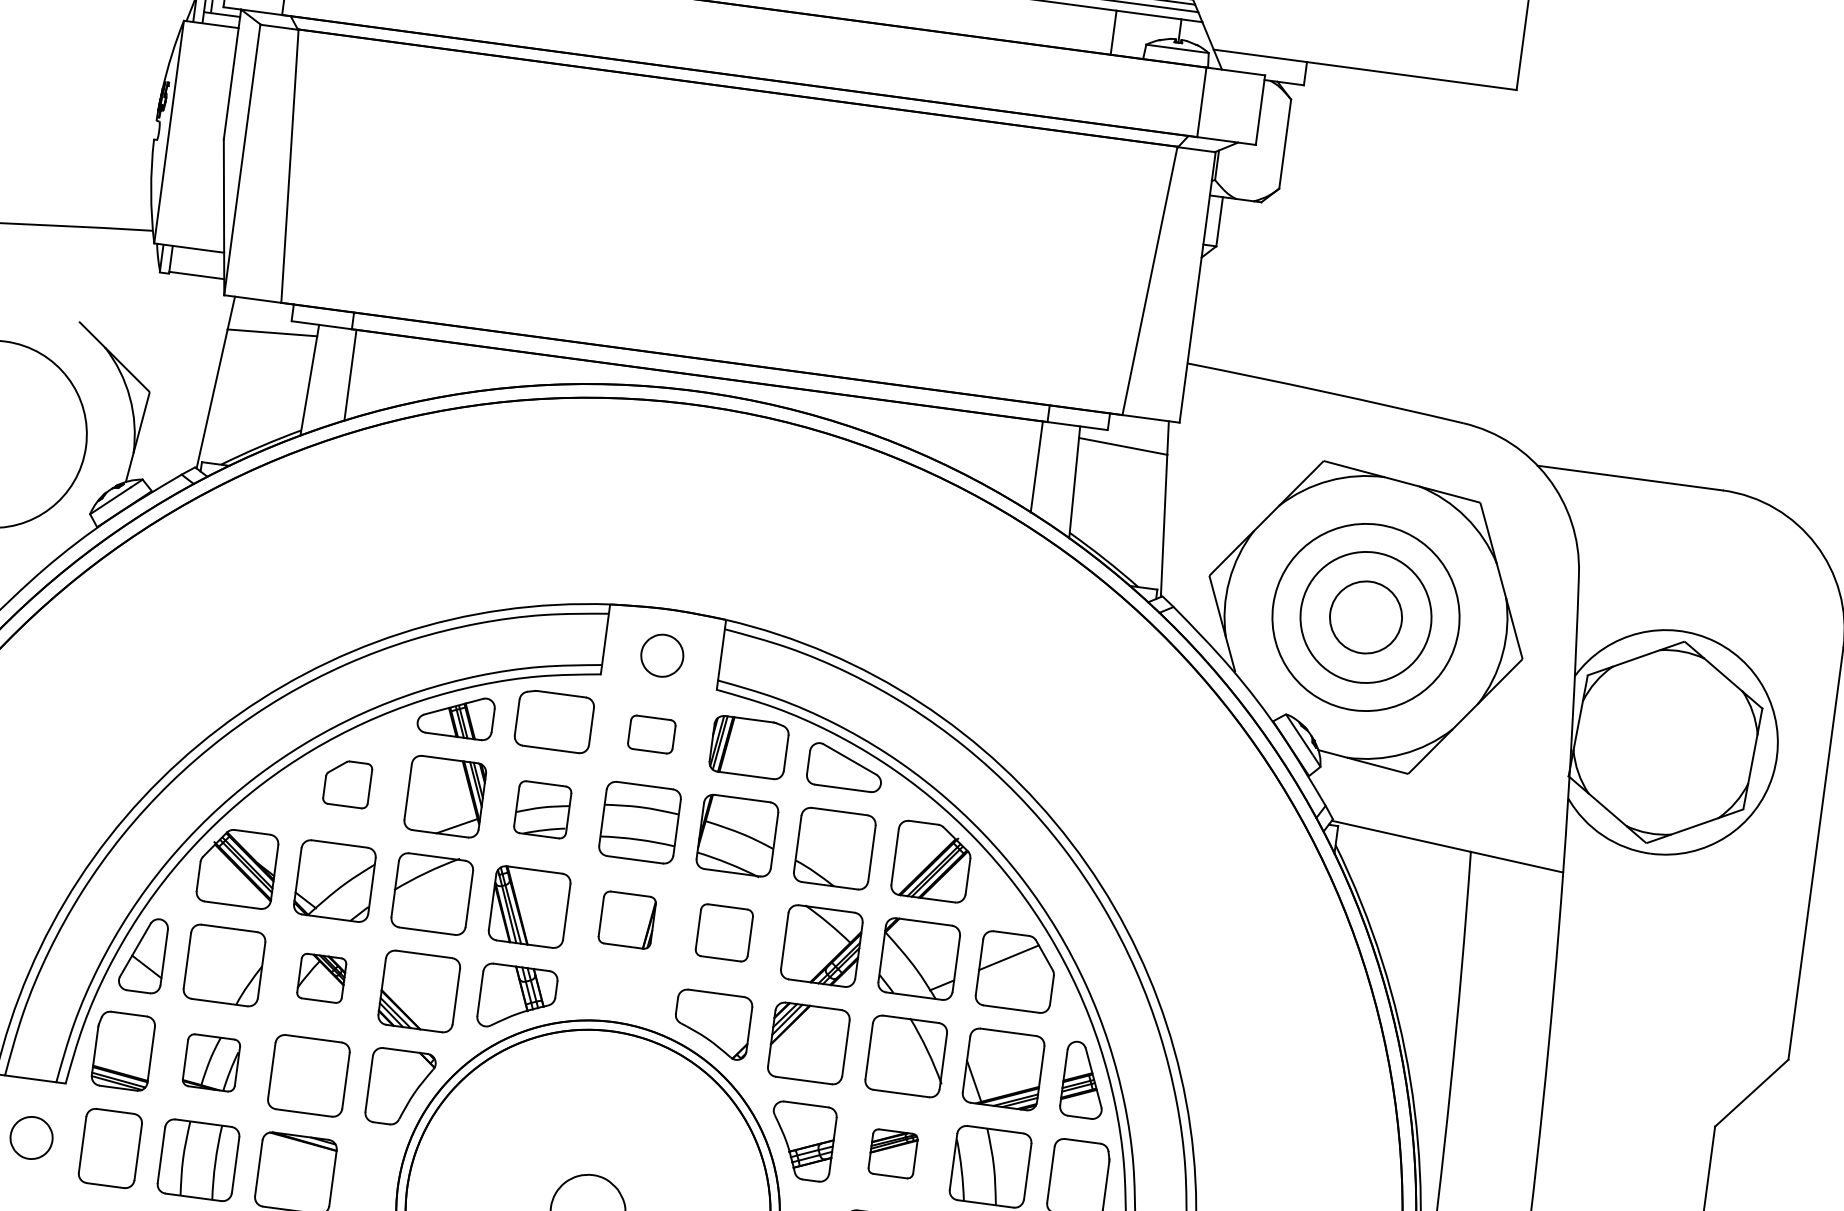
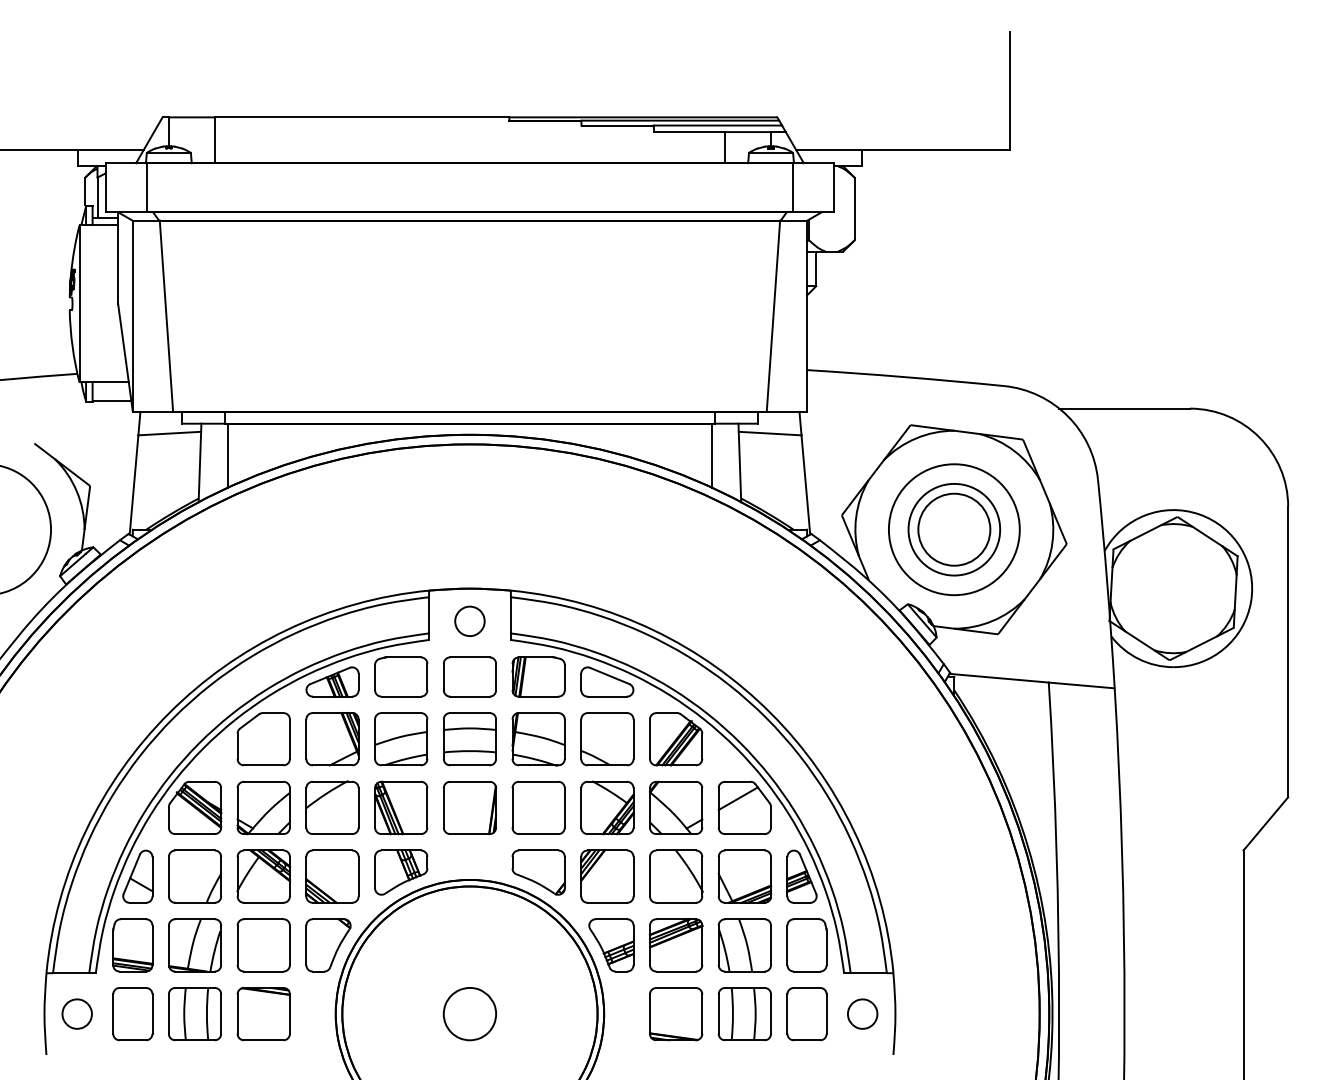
circle: (1366, 617) -> (954, 529), size x1.43
part: (651, 733) -> (469, 676), size x1.67
part: (347, 784) -> (263, 739), size x1.67
part: (542, 810) -> (401, 739), size x1.43
part: (627, 919) -> (470, 807), size x1.43
part: (724, 932) -> (538, 807), size x1.43
part: (321, 978) -> (263, 876), size x1.67
part: (210, 1062) -> (194, 945), size x1.43
part: (892, 1153) -> (675, 945), size x1.67

